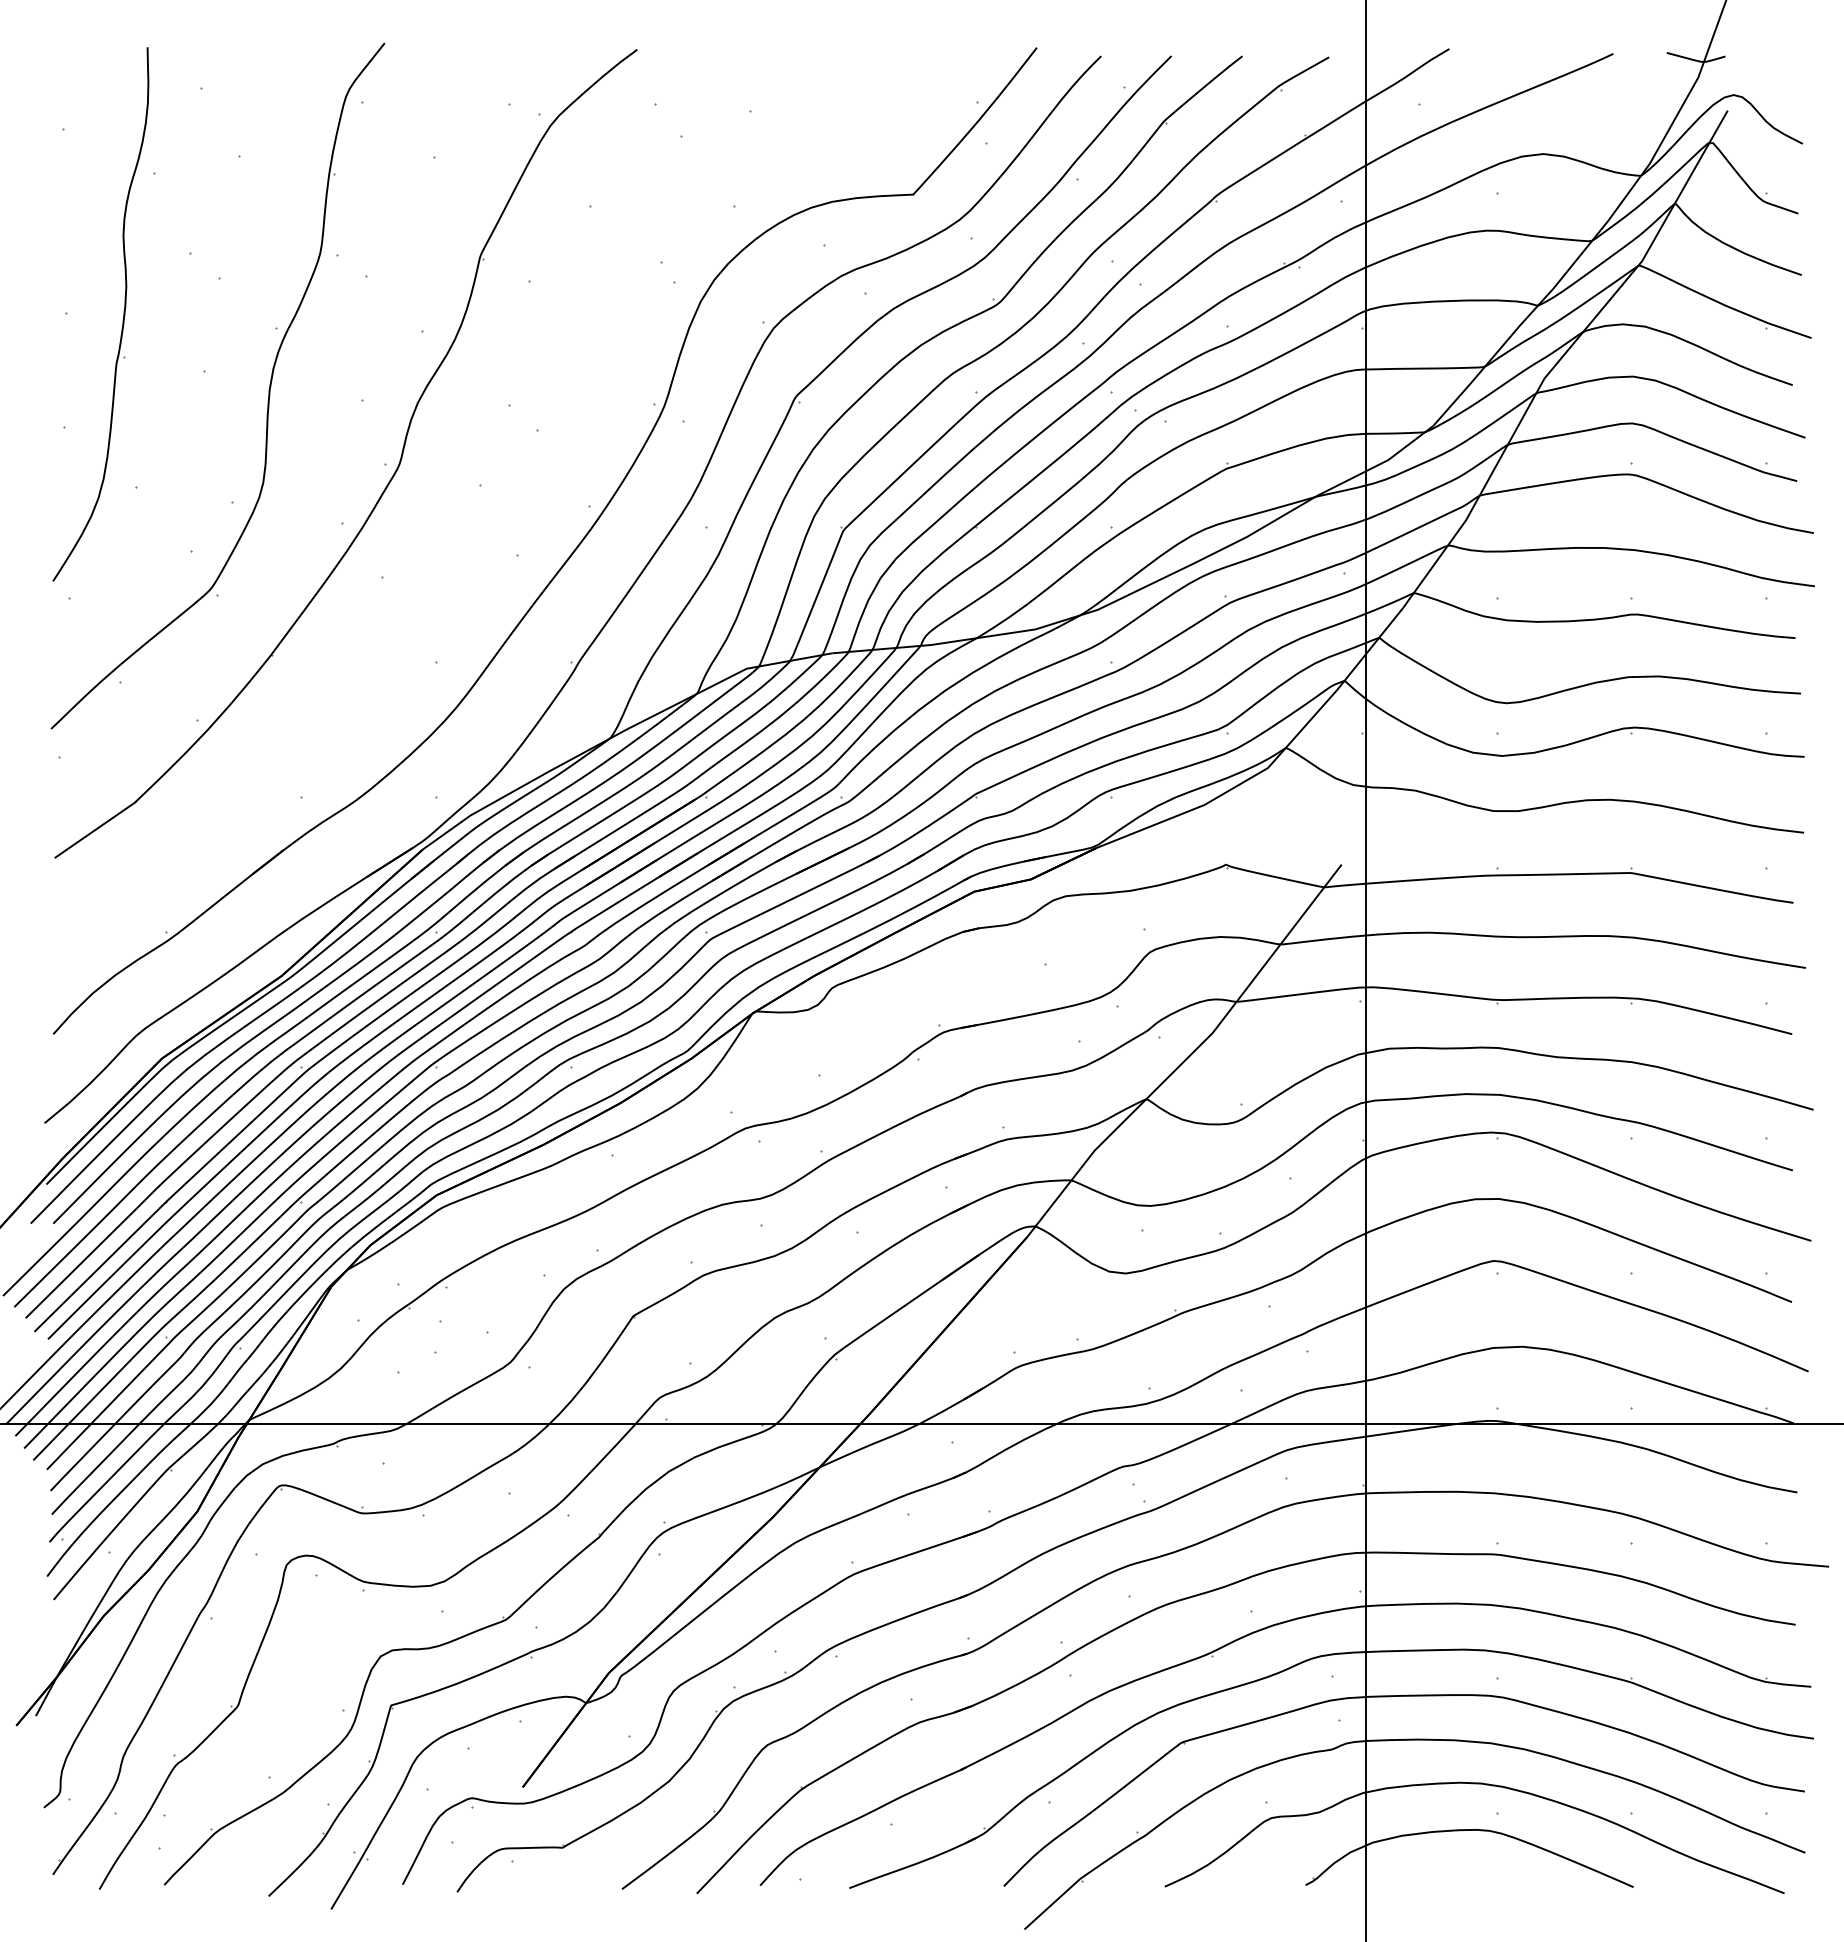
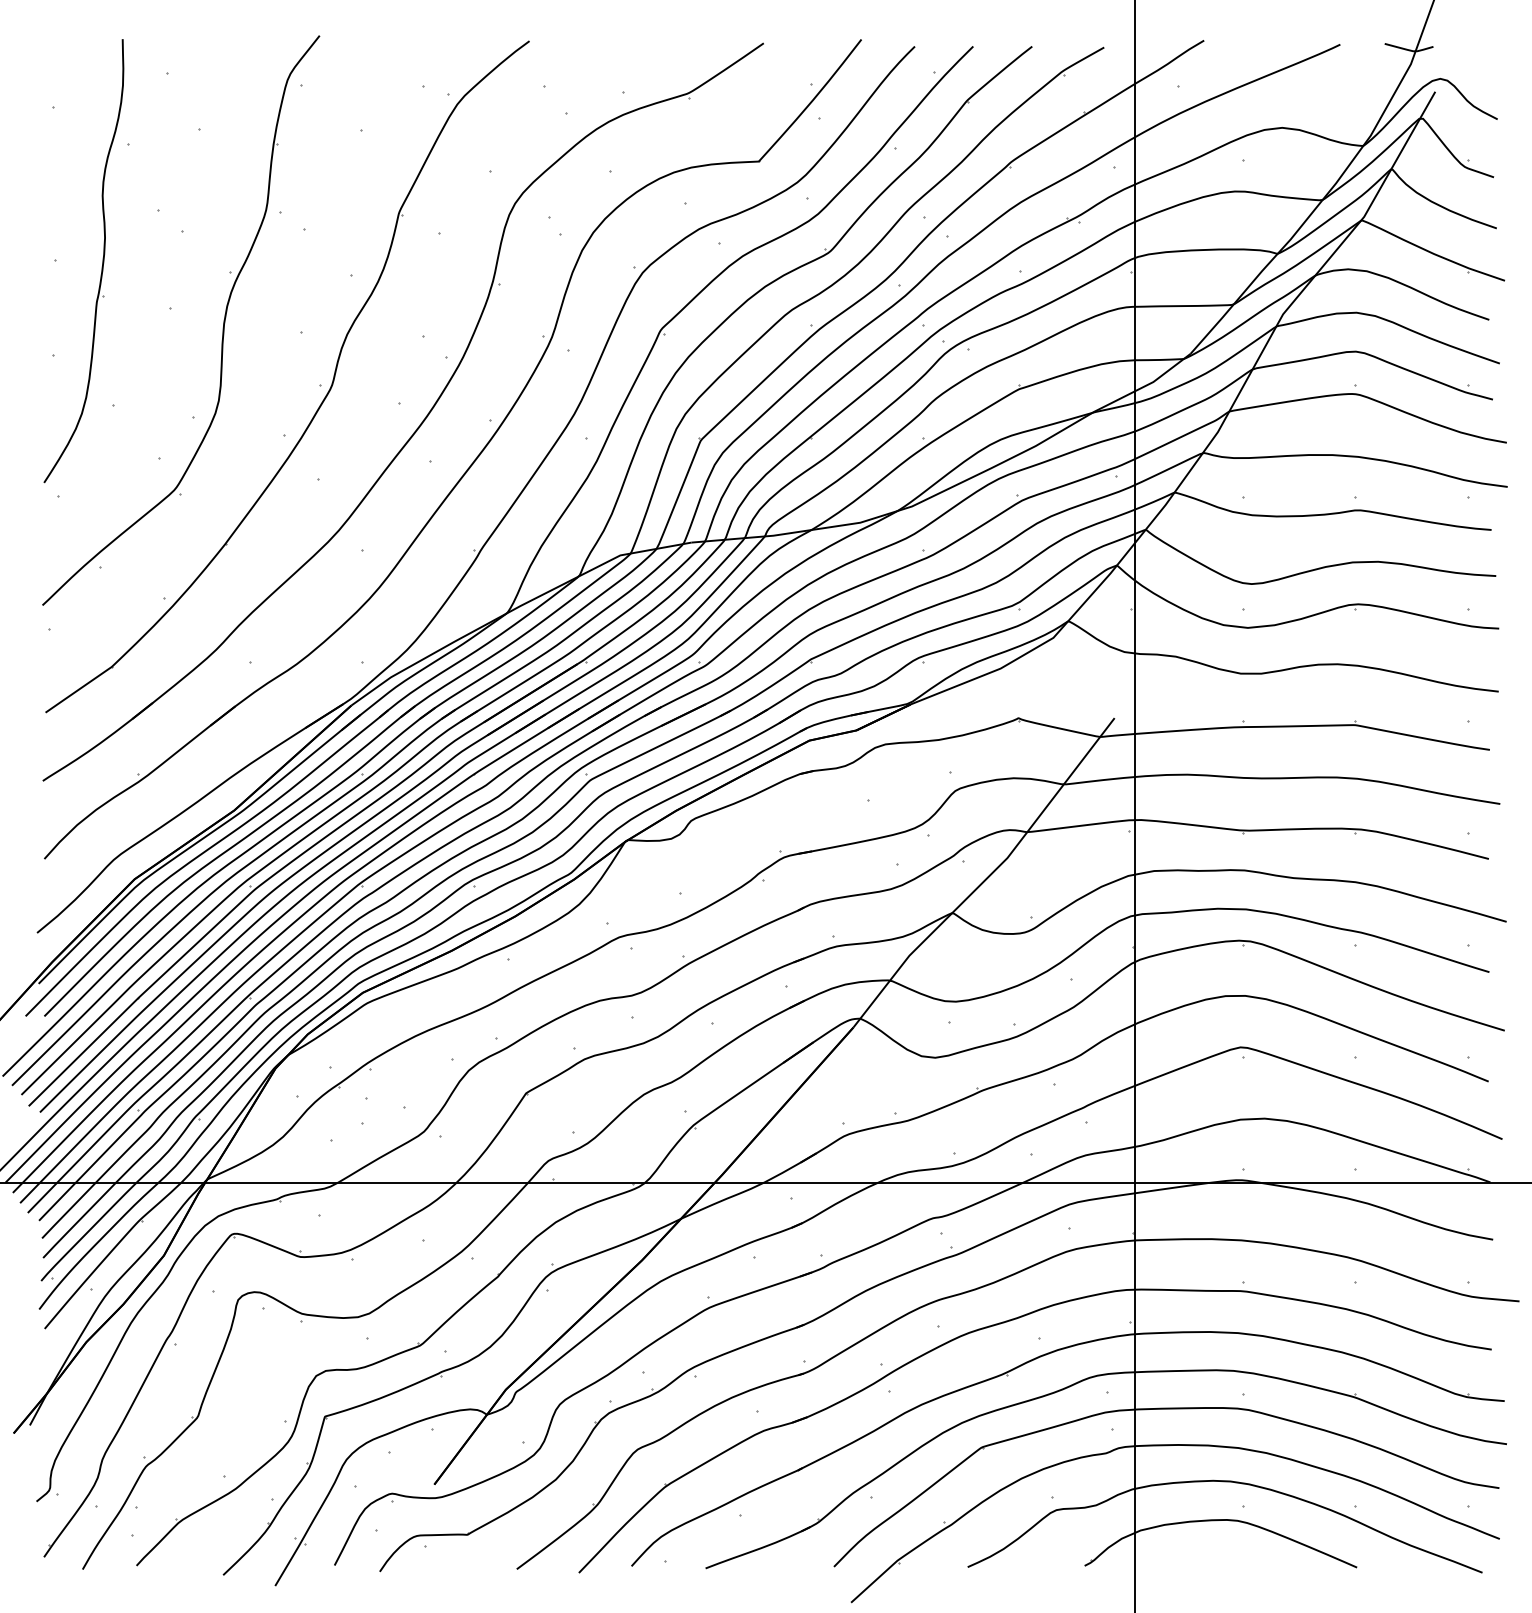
part: (506, 509) -> (420, 423), added

